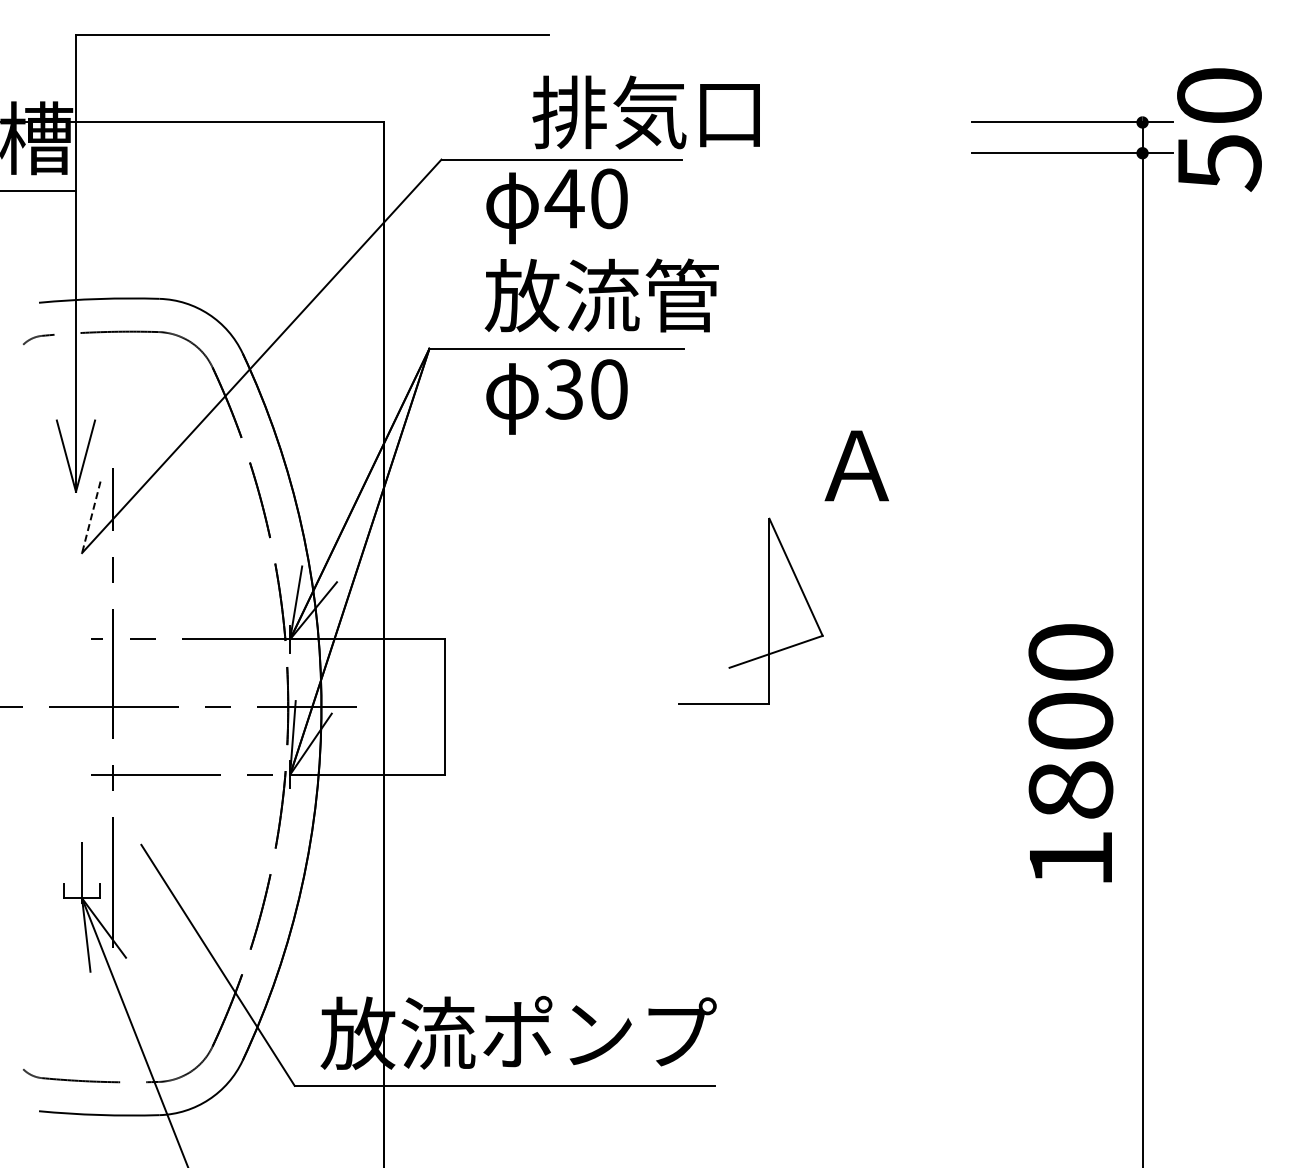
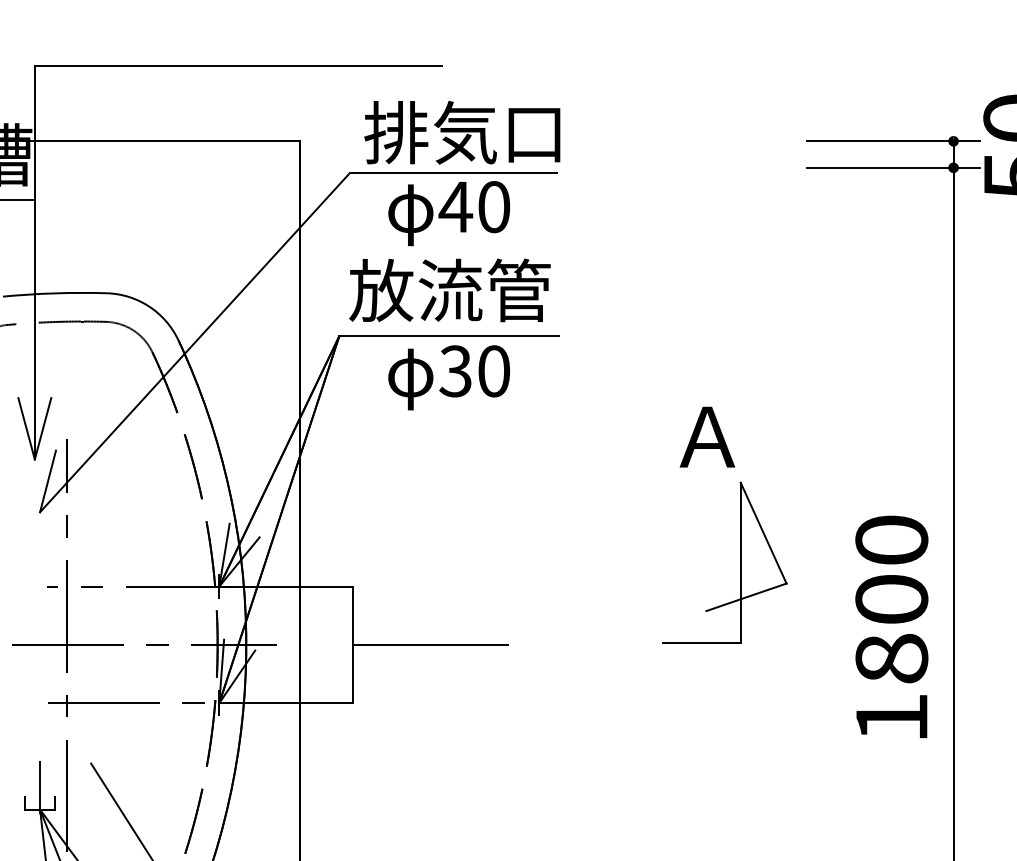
text: (645, 112) -> (461, 132), moved
text: (601, 295) -> (449, 290), moved
line: (91, 517) -> (48, 481), dashed -> solid
part: (768, 610) -> (739, 561), moved
line: (535, 707) -> (430, 645), added
text: (1070, 753) -> (891, 627), moved

